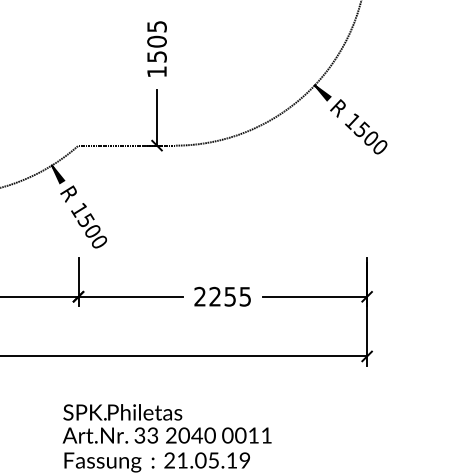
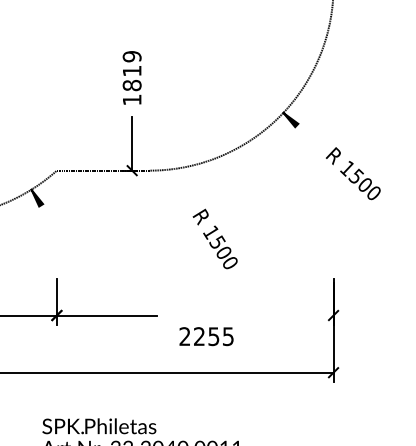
text: (156, 41) -> (131, 70), 1505 -> 1819
text: (358, 126) -> (353, 173), moved
text: (83, 216) -> (215, 238), moved
text: (222, 296) -> (206, 336), moved
line: (315, 296) -> (284, 315), removed

